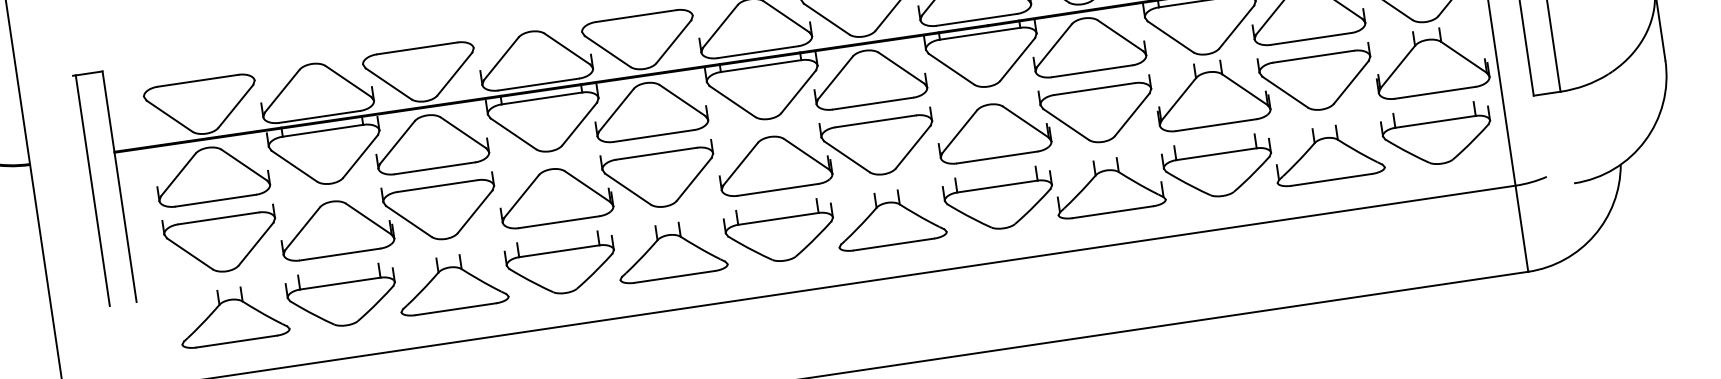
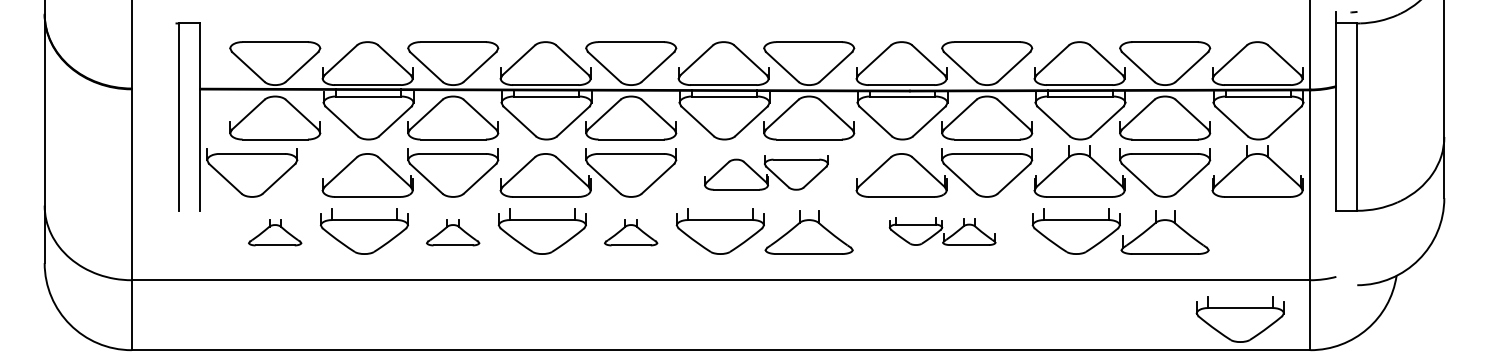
part: (1436, 136) -> (1239, 319), moved
part: (826, 151) -> (766, 172), size x0.7
part: (1053, 192) -> (942, 231), size x0.6
part: (222, 241) -> (252, 172), moved
part: (670, 250) -> (630, 232), size x0.6
part: (450, 282) -> (452, 232), size x0.6
part: (231, 315) -> (274, 232), size x0.6

